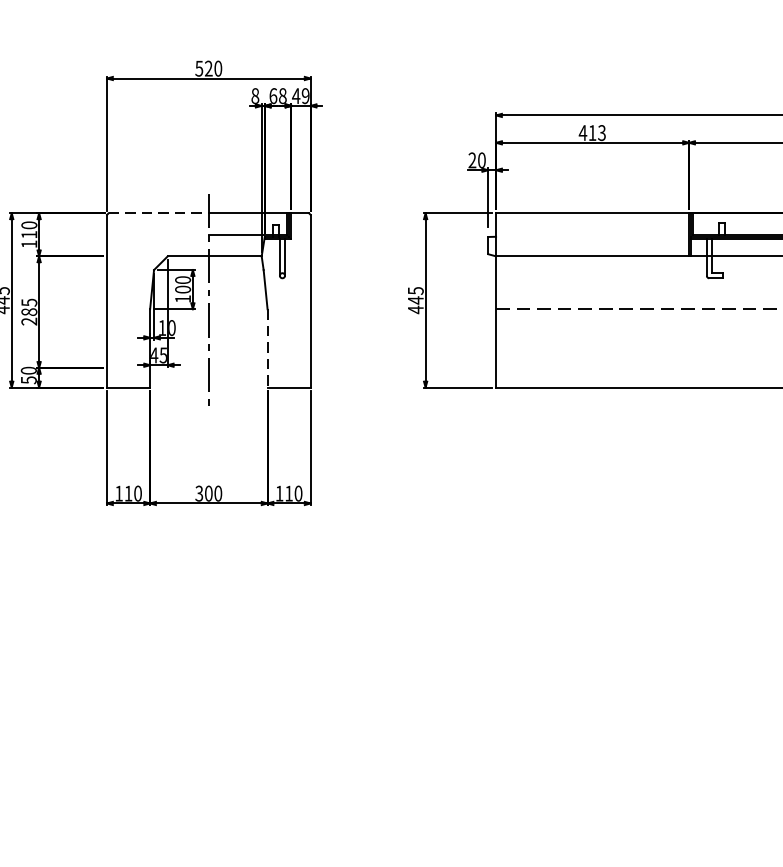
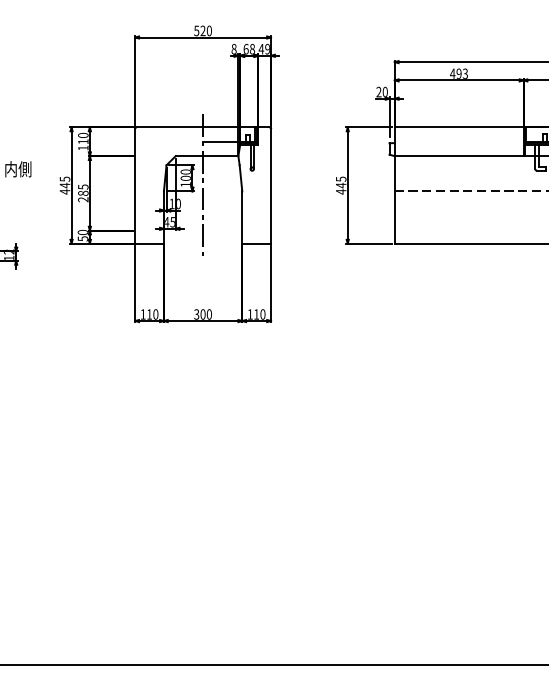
text: (591, 132) -> (458, 73), 413 -> 493
line: (159, 213) -> (170, 127), dashed -> solid
line: (267, 349) -> (242, 218), dashed -> solid

